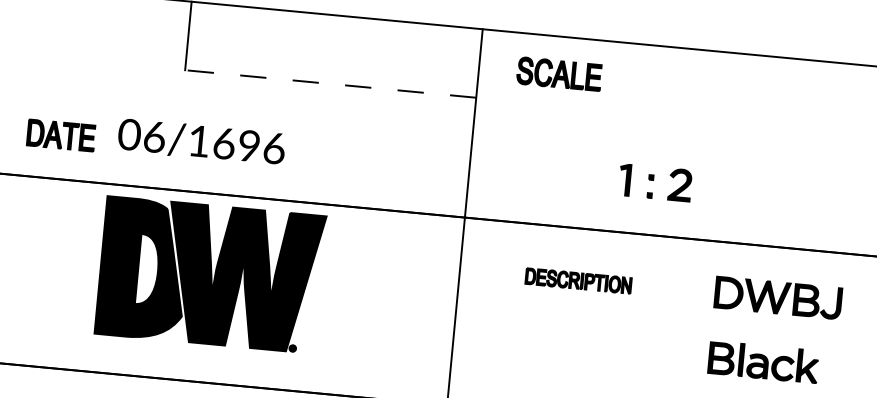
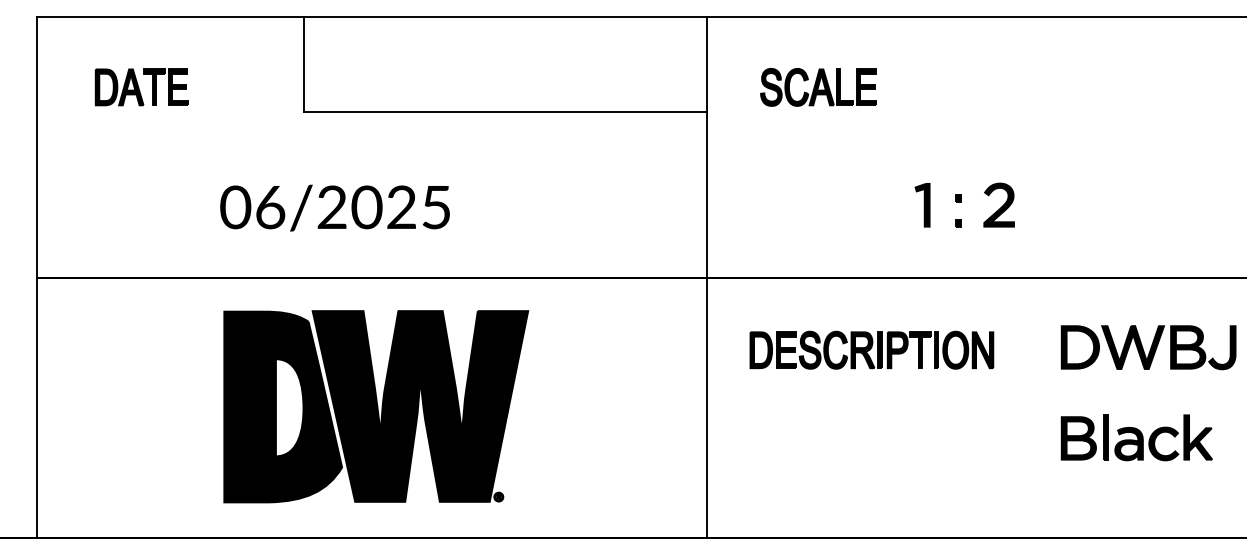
part: (559, 74) -> (818, 87), moved
line: (330, 83) -> (505, 111), dashed -> solid
part: (61, 135) -> (141, 87), moved
text: (236, 144) -> (384, 207), 06/1696 -> 06/2025
part: (210, 274) -> (376, 406), moved
part: (578, 280) -> (871, 349), size x1.67

